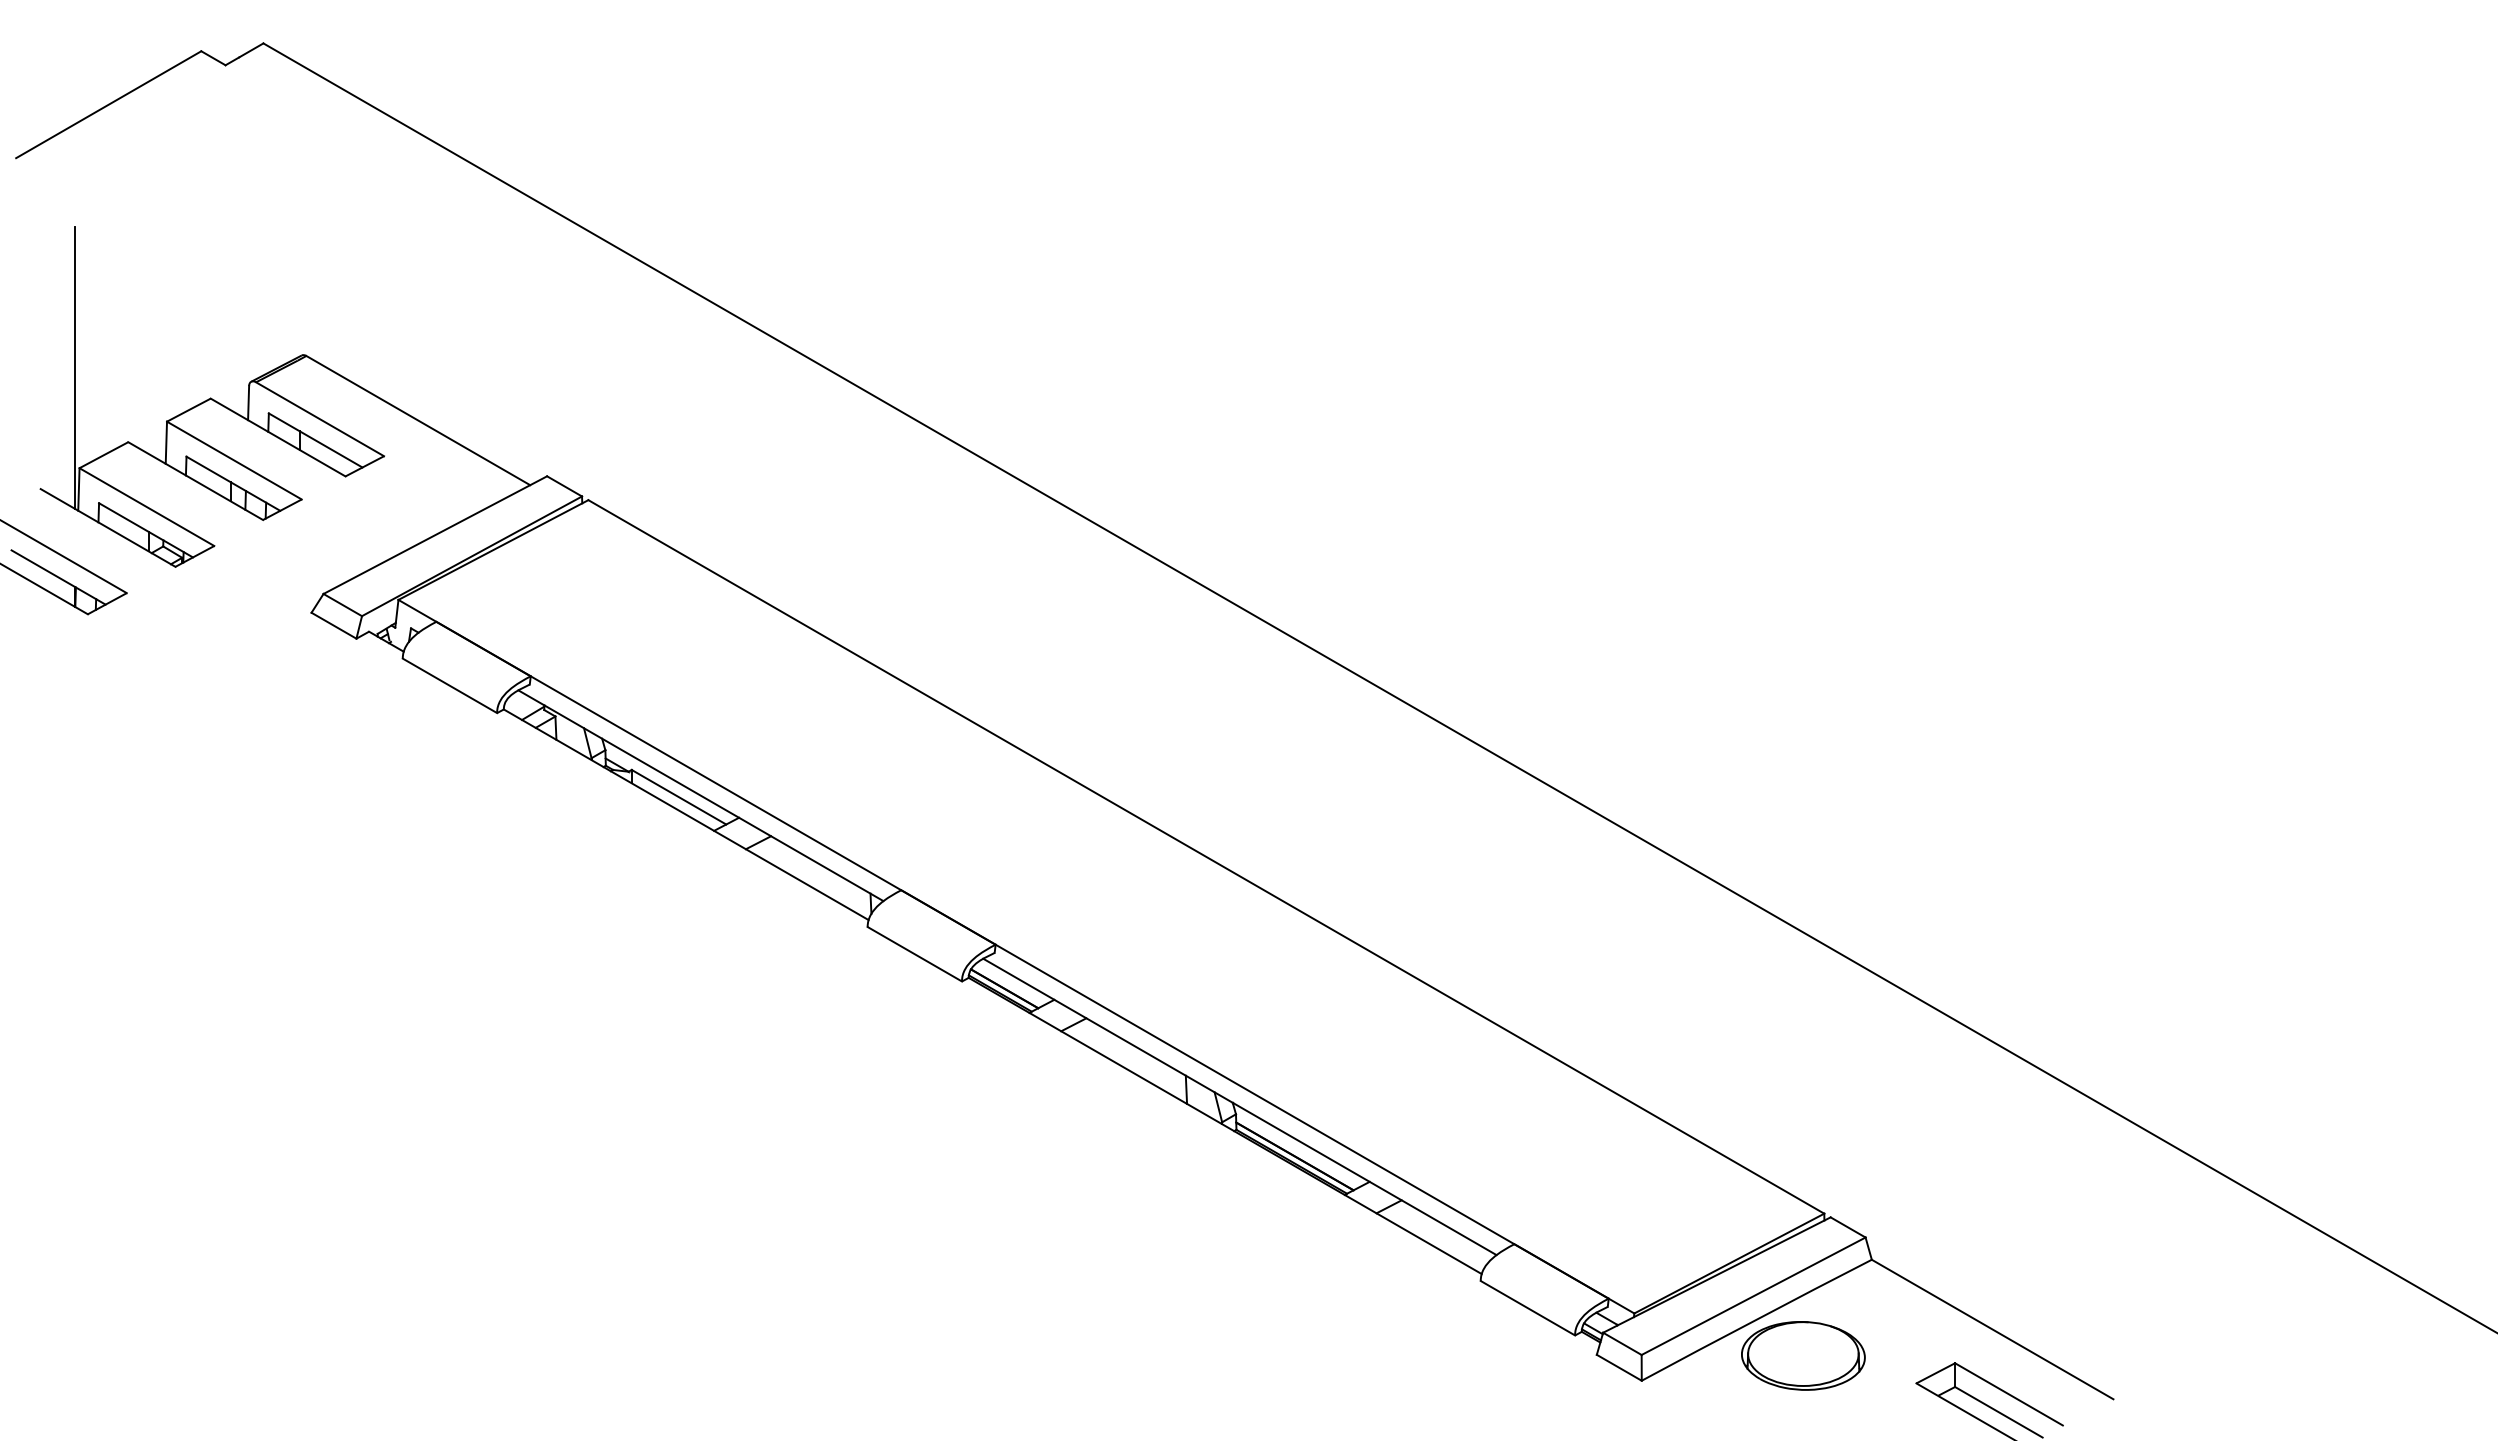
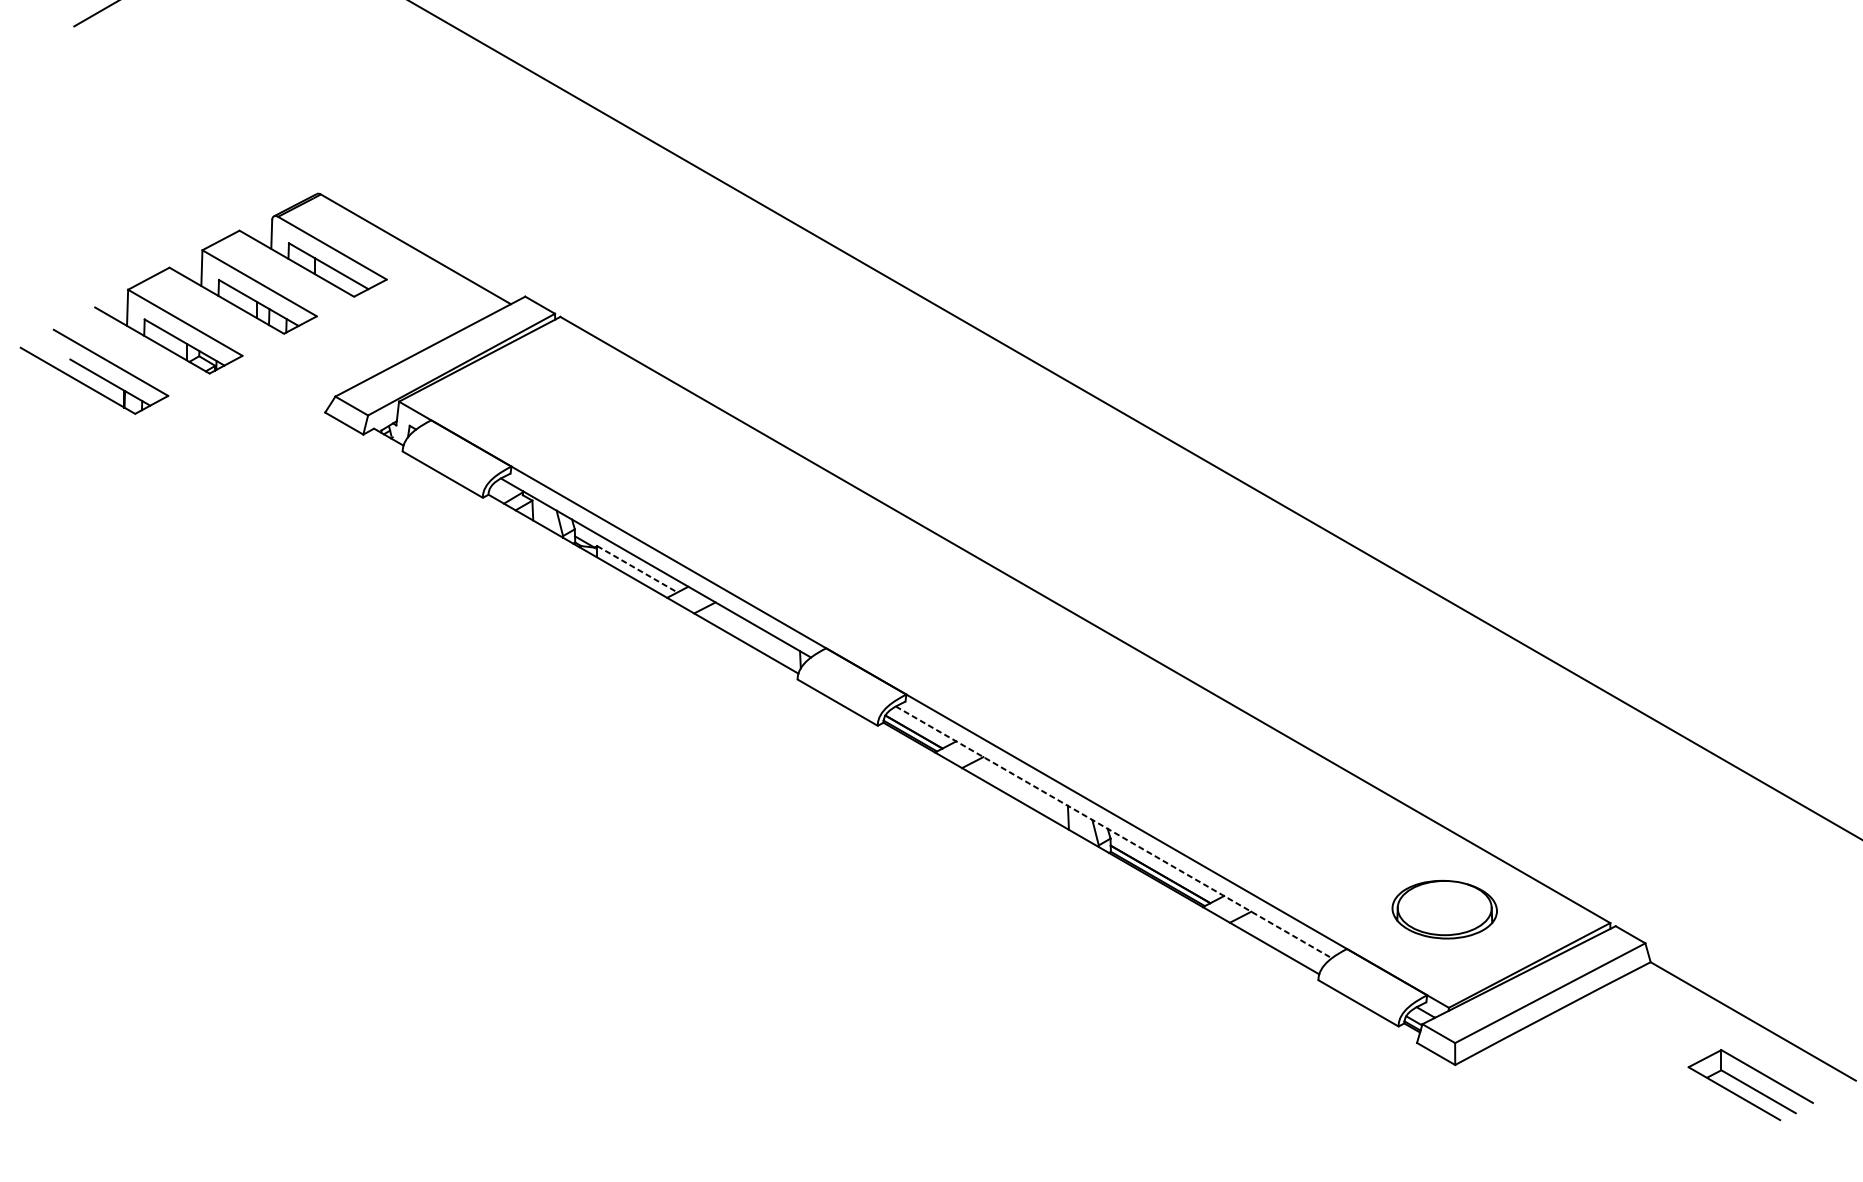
line: (74, 367) -> (123, 204), removed
line: (679, 797) -> (637, 569), solid -> dashed
line: (1240, 1107) -> (1114, 832), solid -> dashed
part: (1803, 1355) -> (1444, 909), moved

